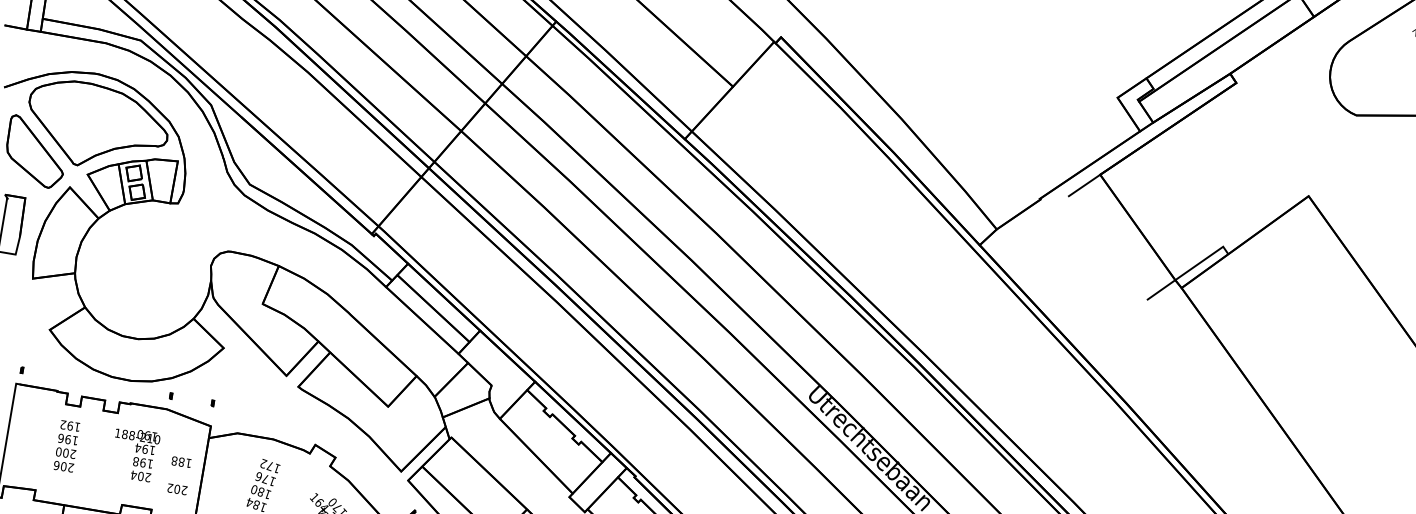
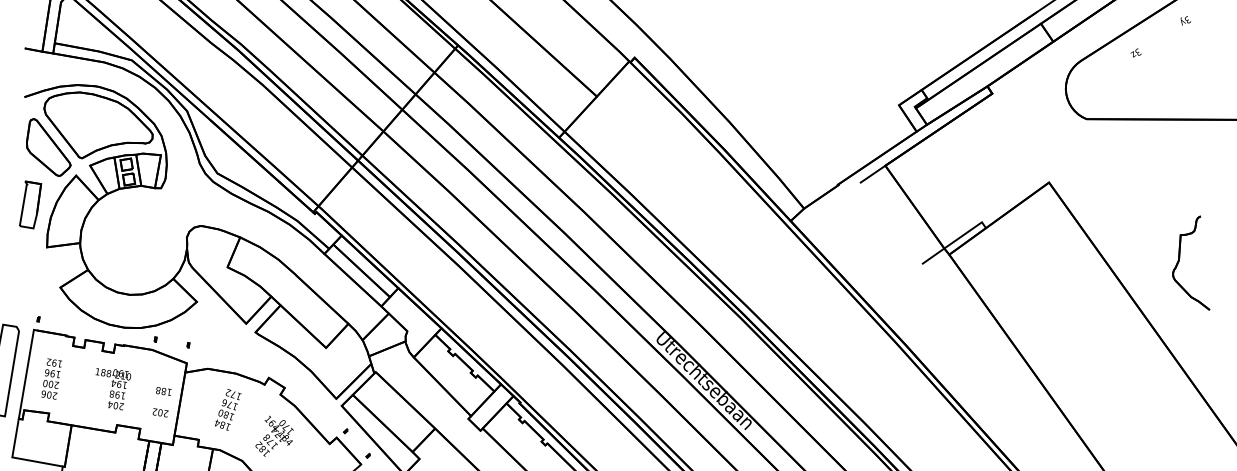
text: (66, 445) -> (51, 378), moved
text: (137, 455) -> (113, 389), moved

